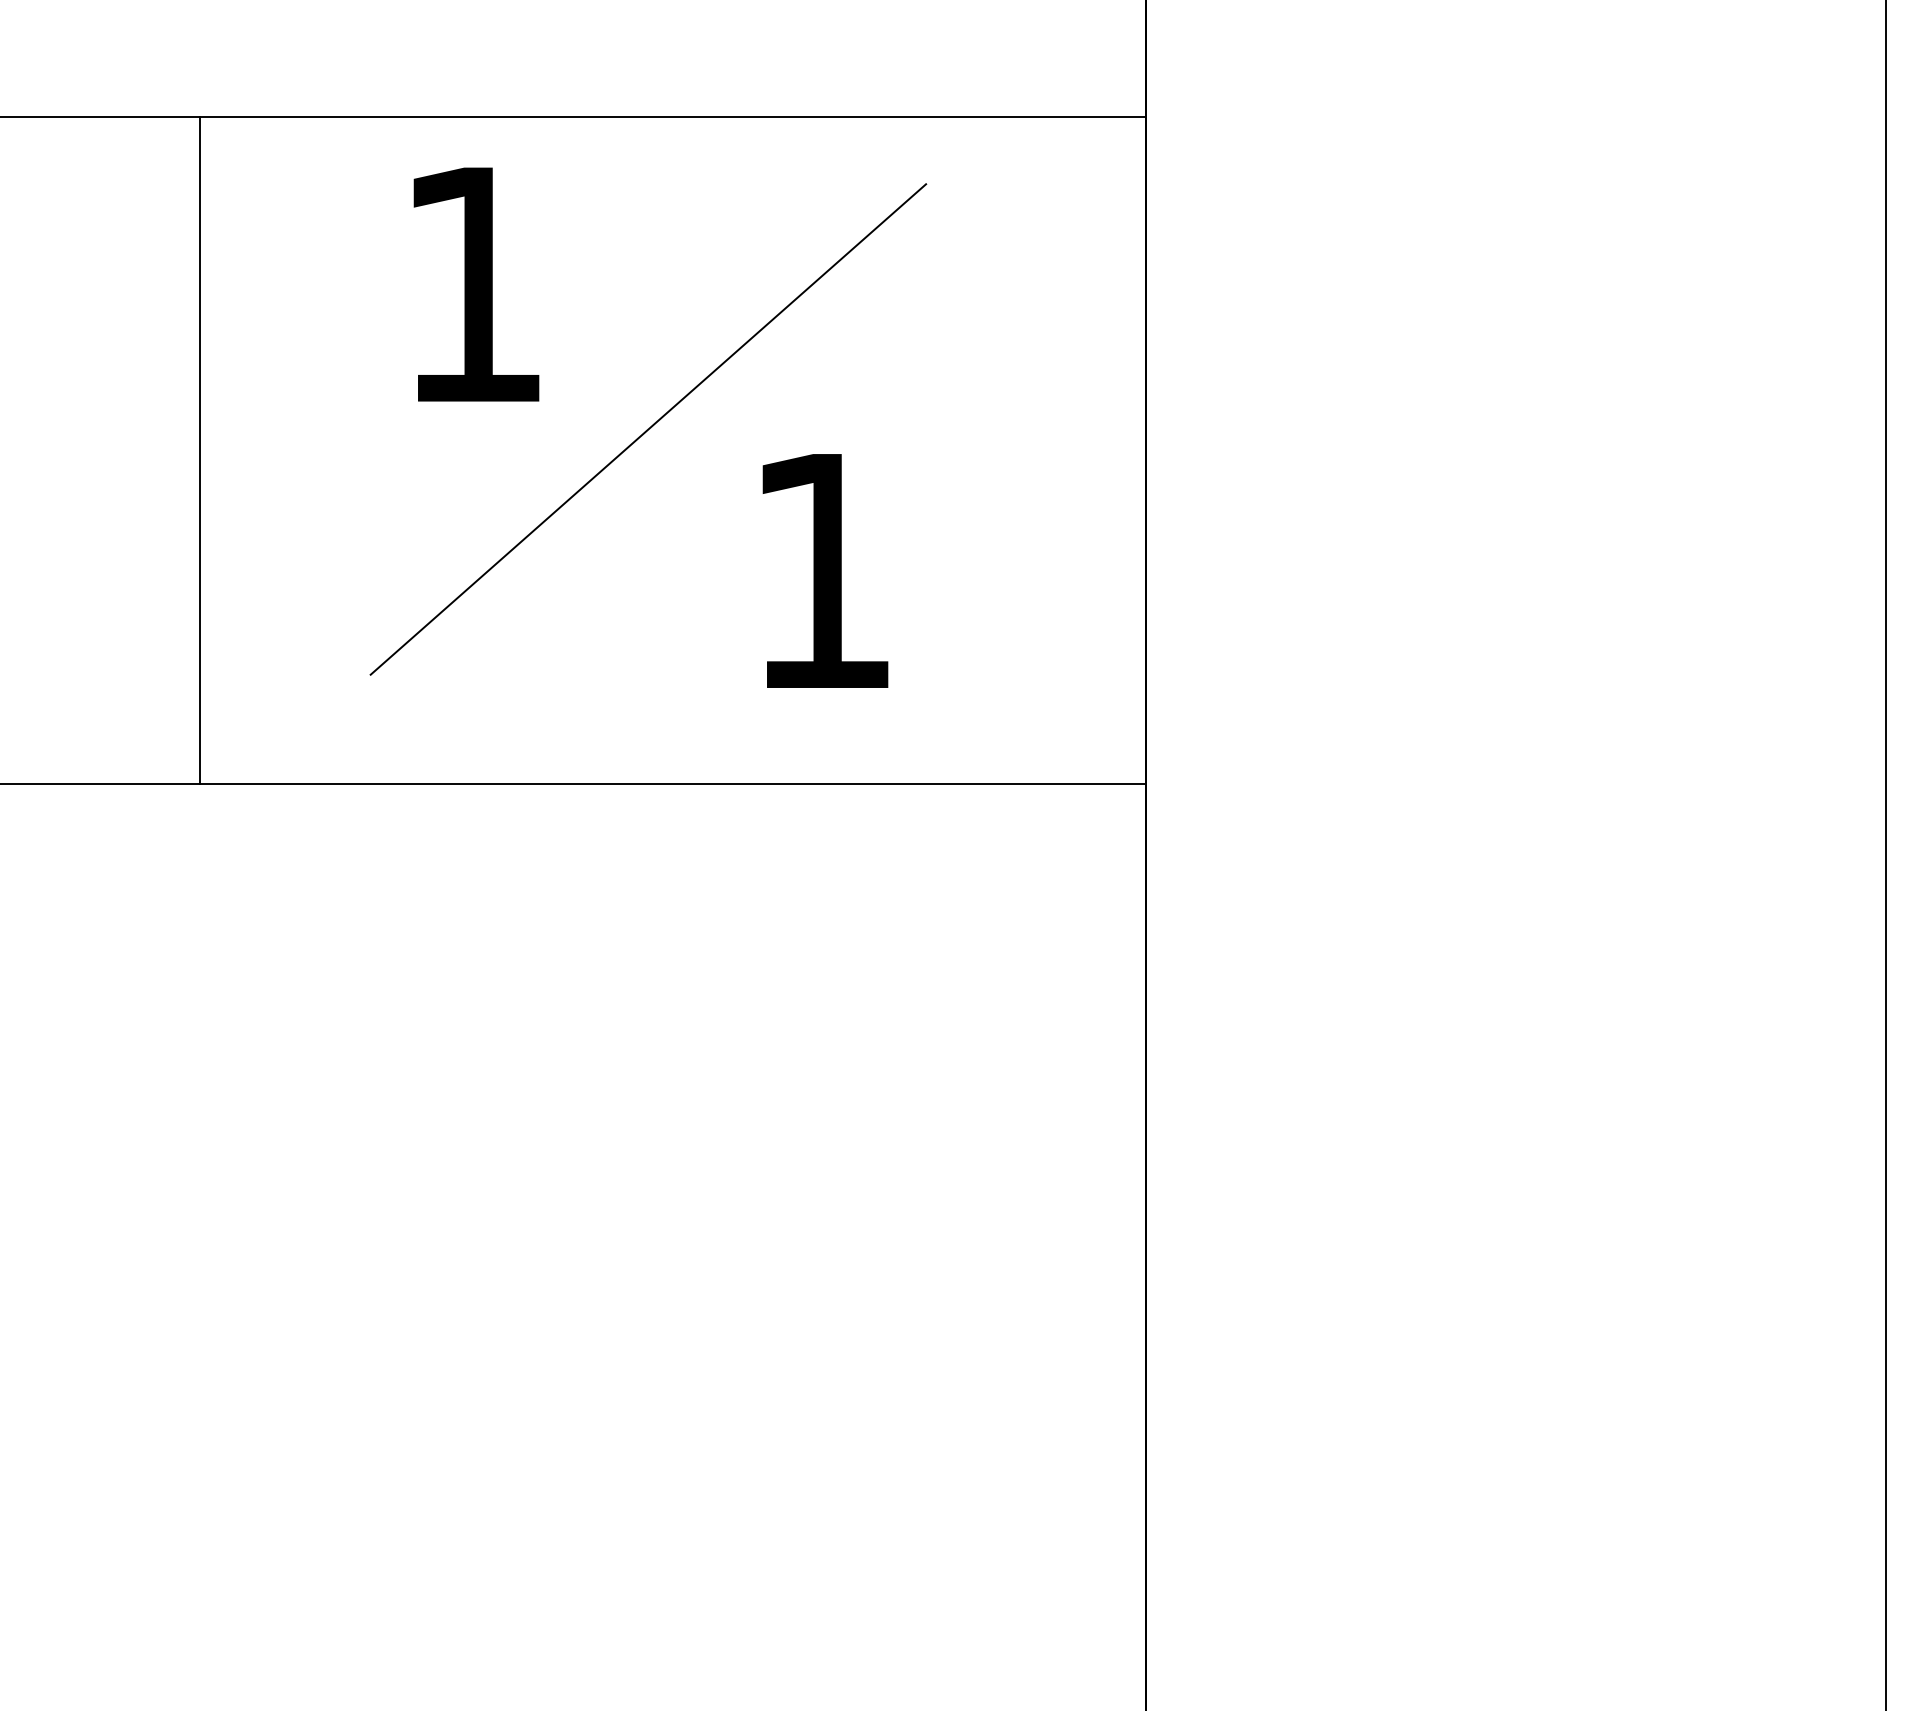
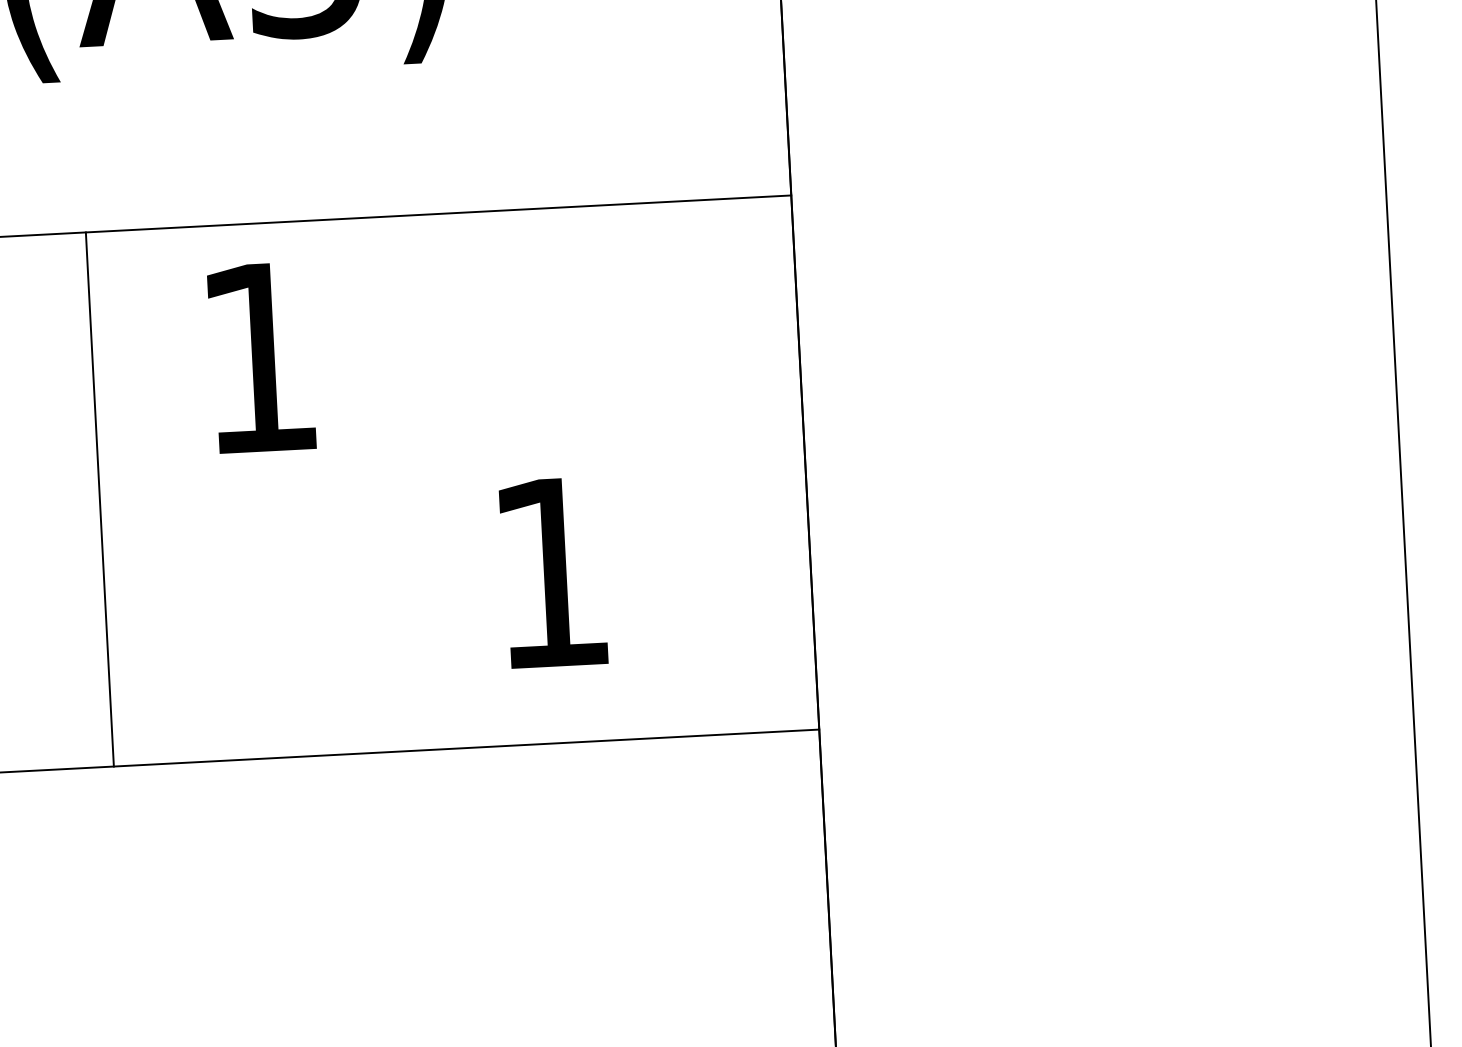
line: (648, 429) -> (405, 466), removed
line: (200, 450) -> (100, 499), moved

